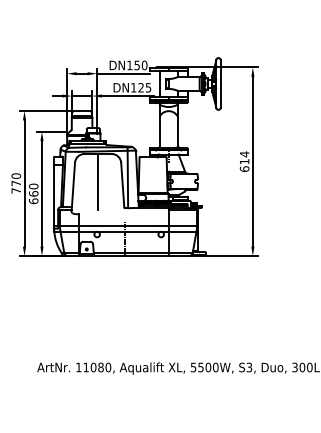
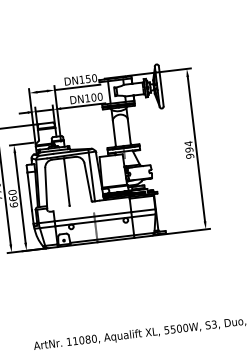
text: (144, 87) -> (96, 97), DN125 -> DN100
text: (244, 164) -> (189, 152), 614 -> 994

